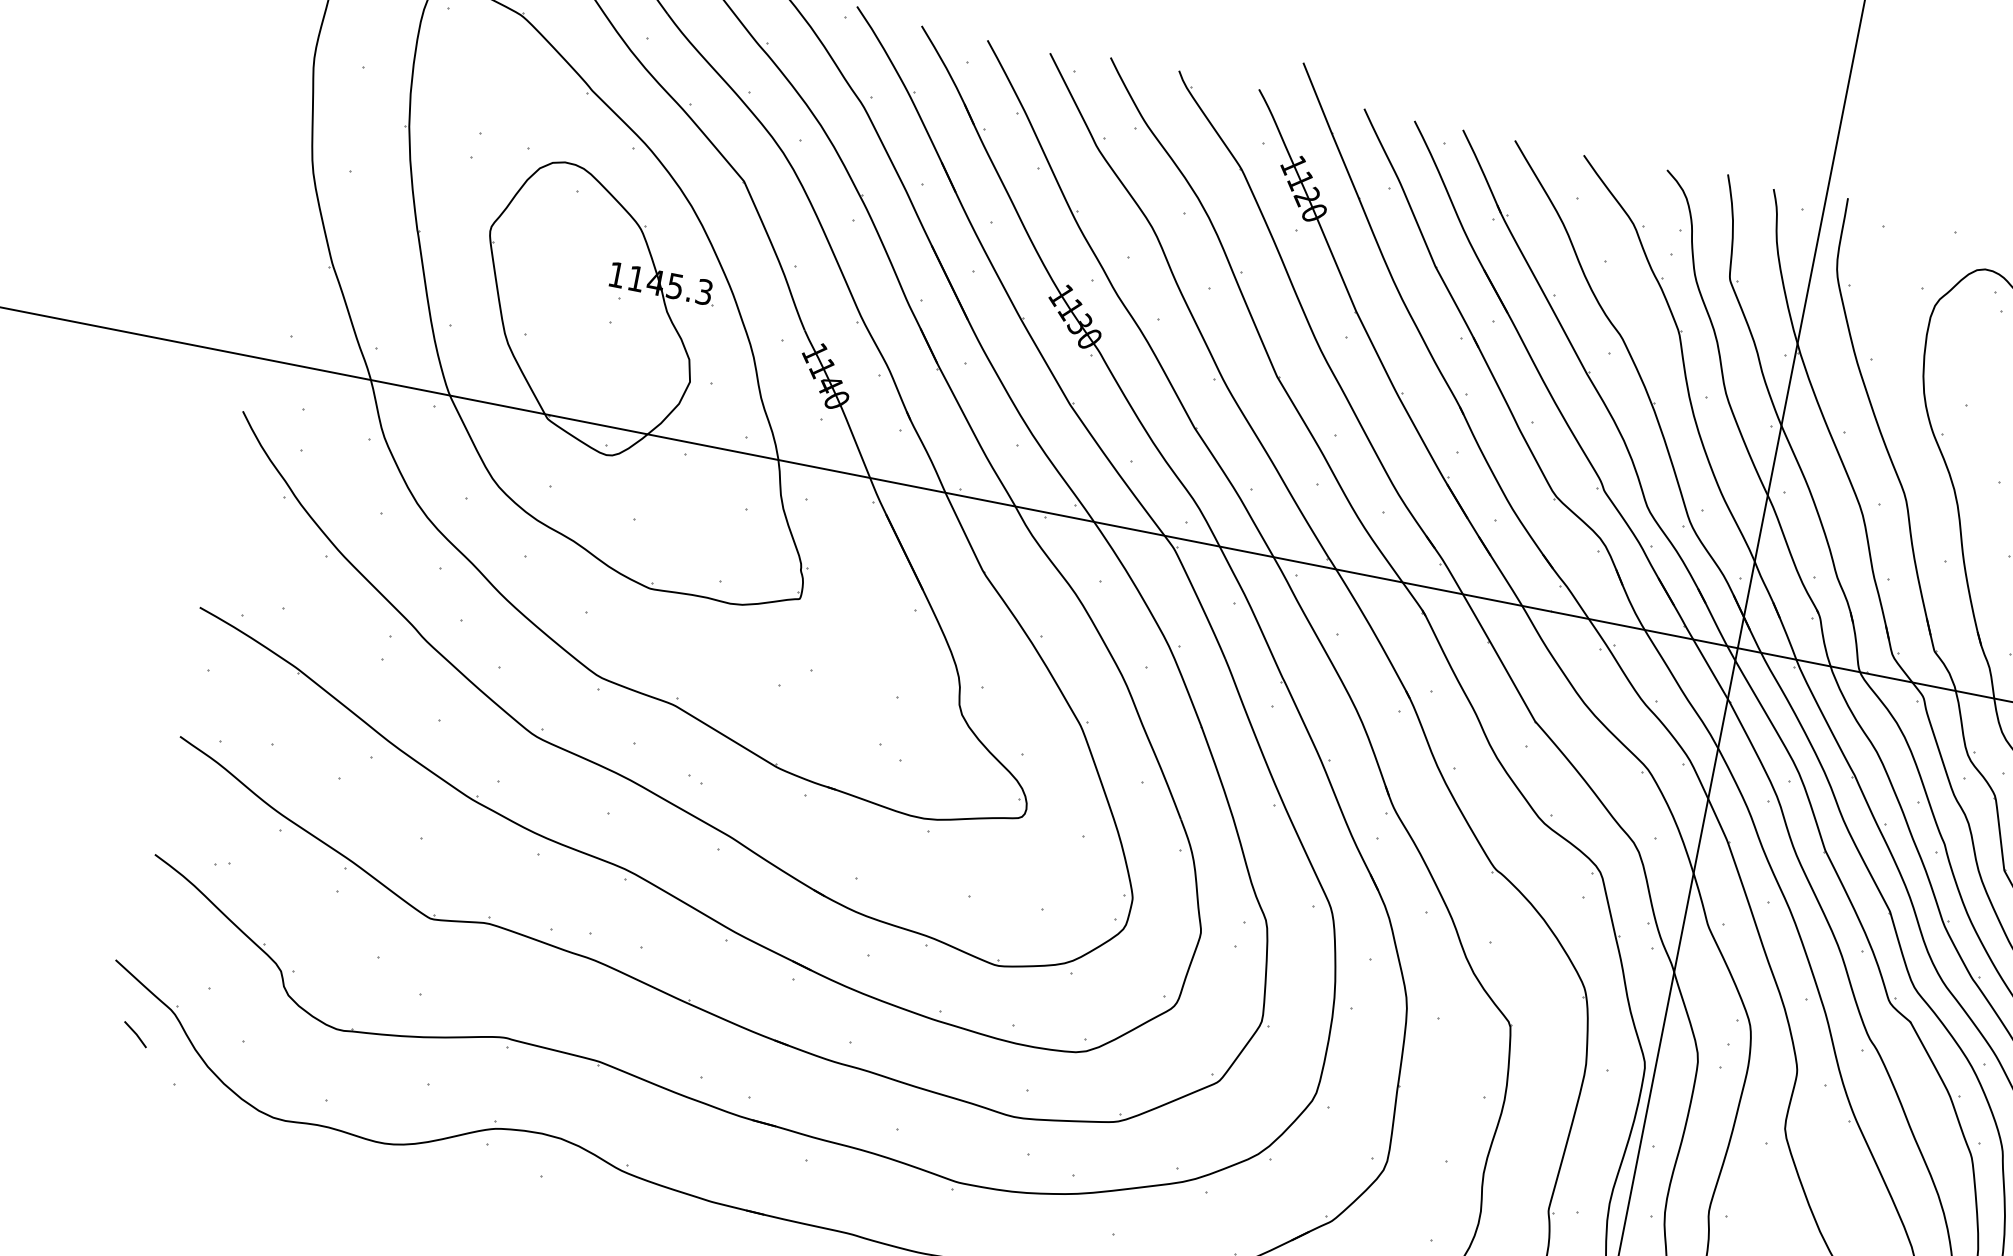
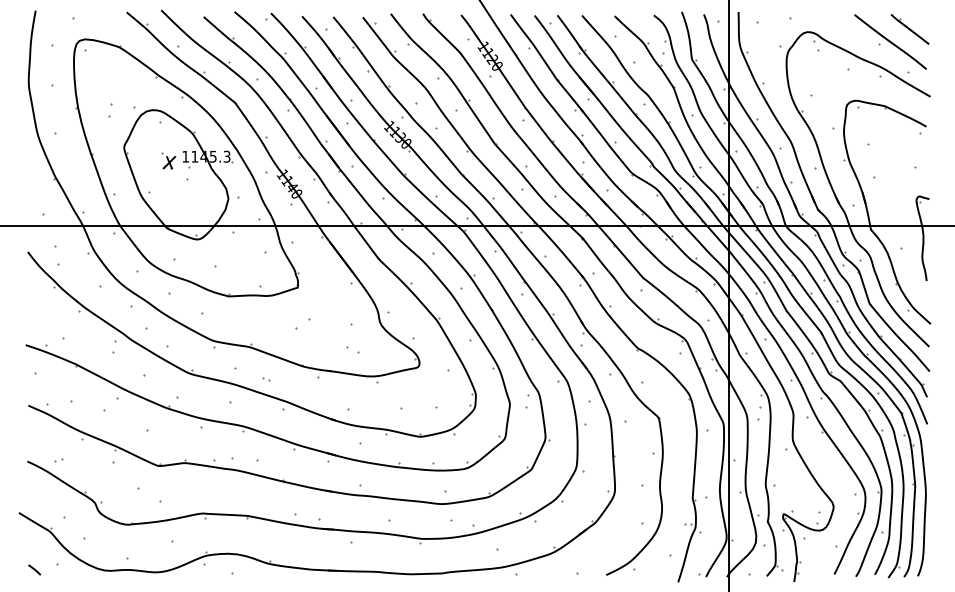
part: (578, 275) -> (168, 160), added
line: (135, 1033) -> (34, 569), moved

